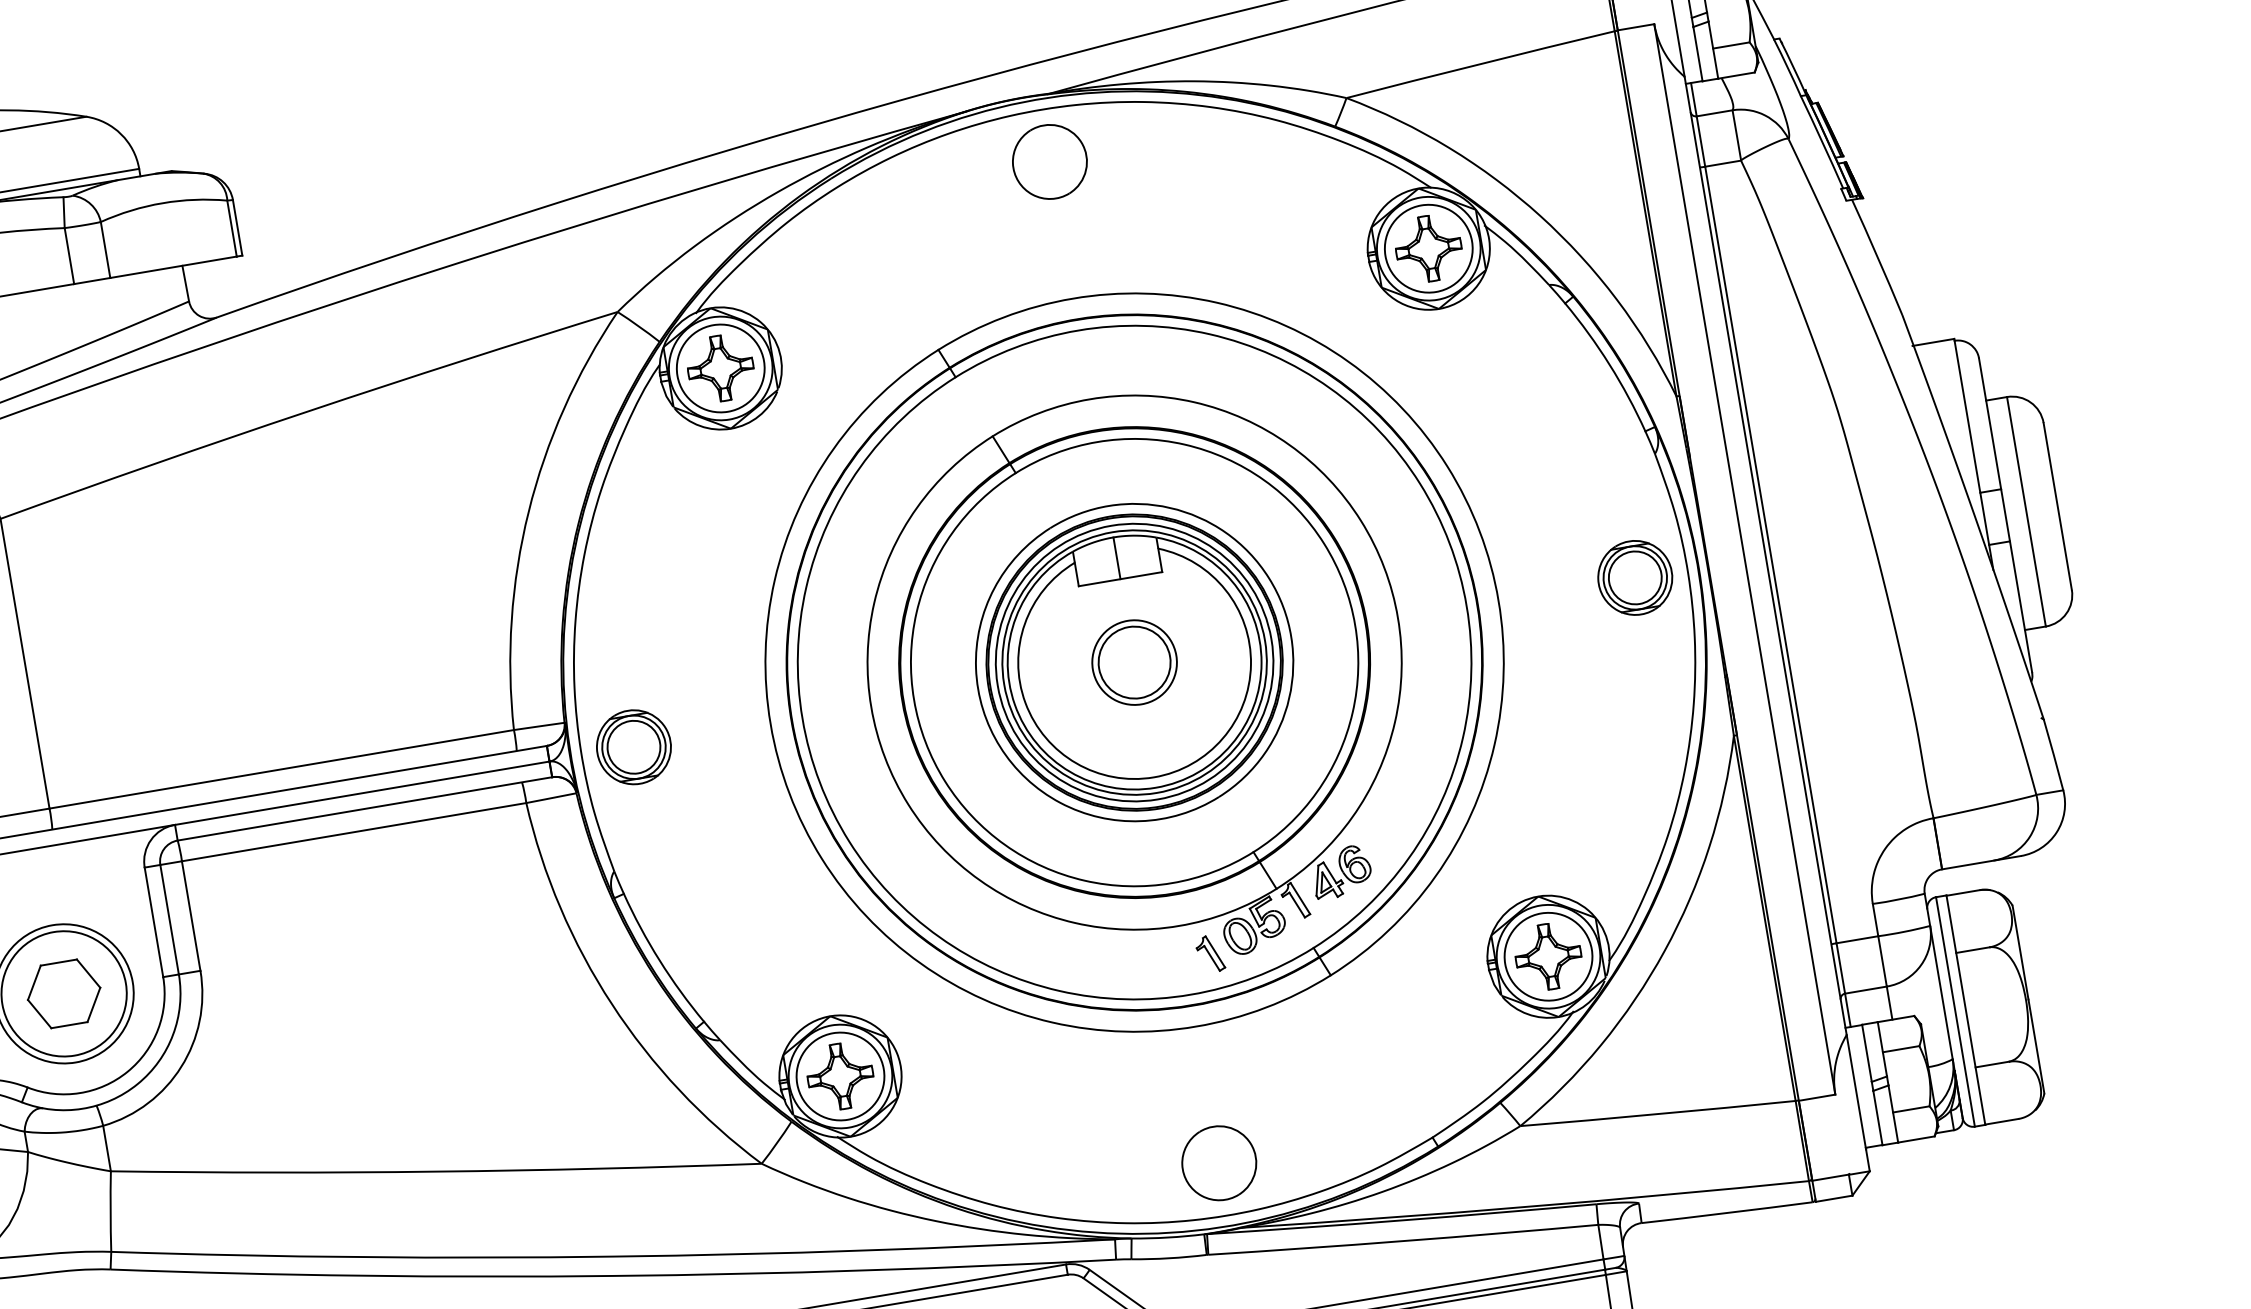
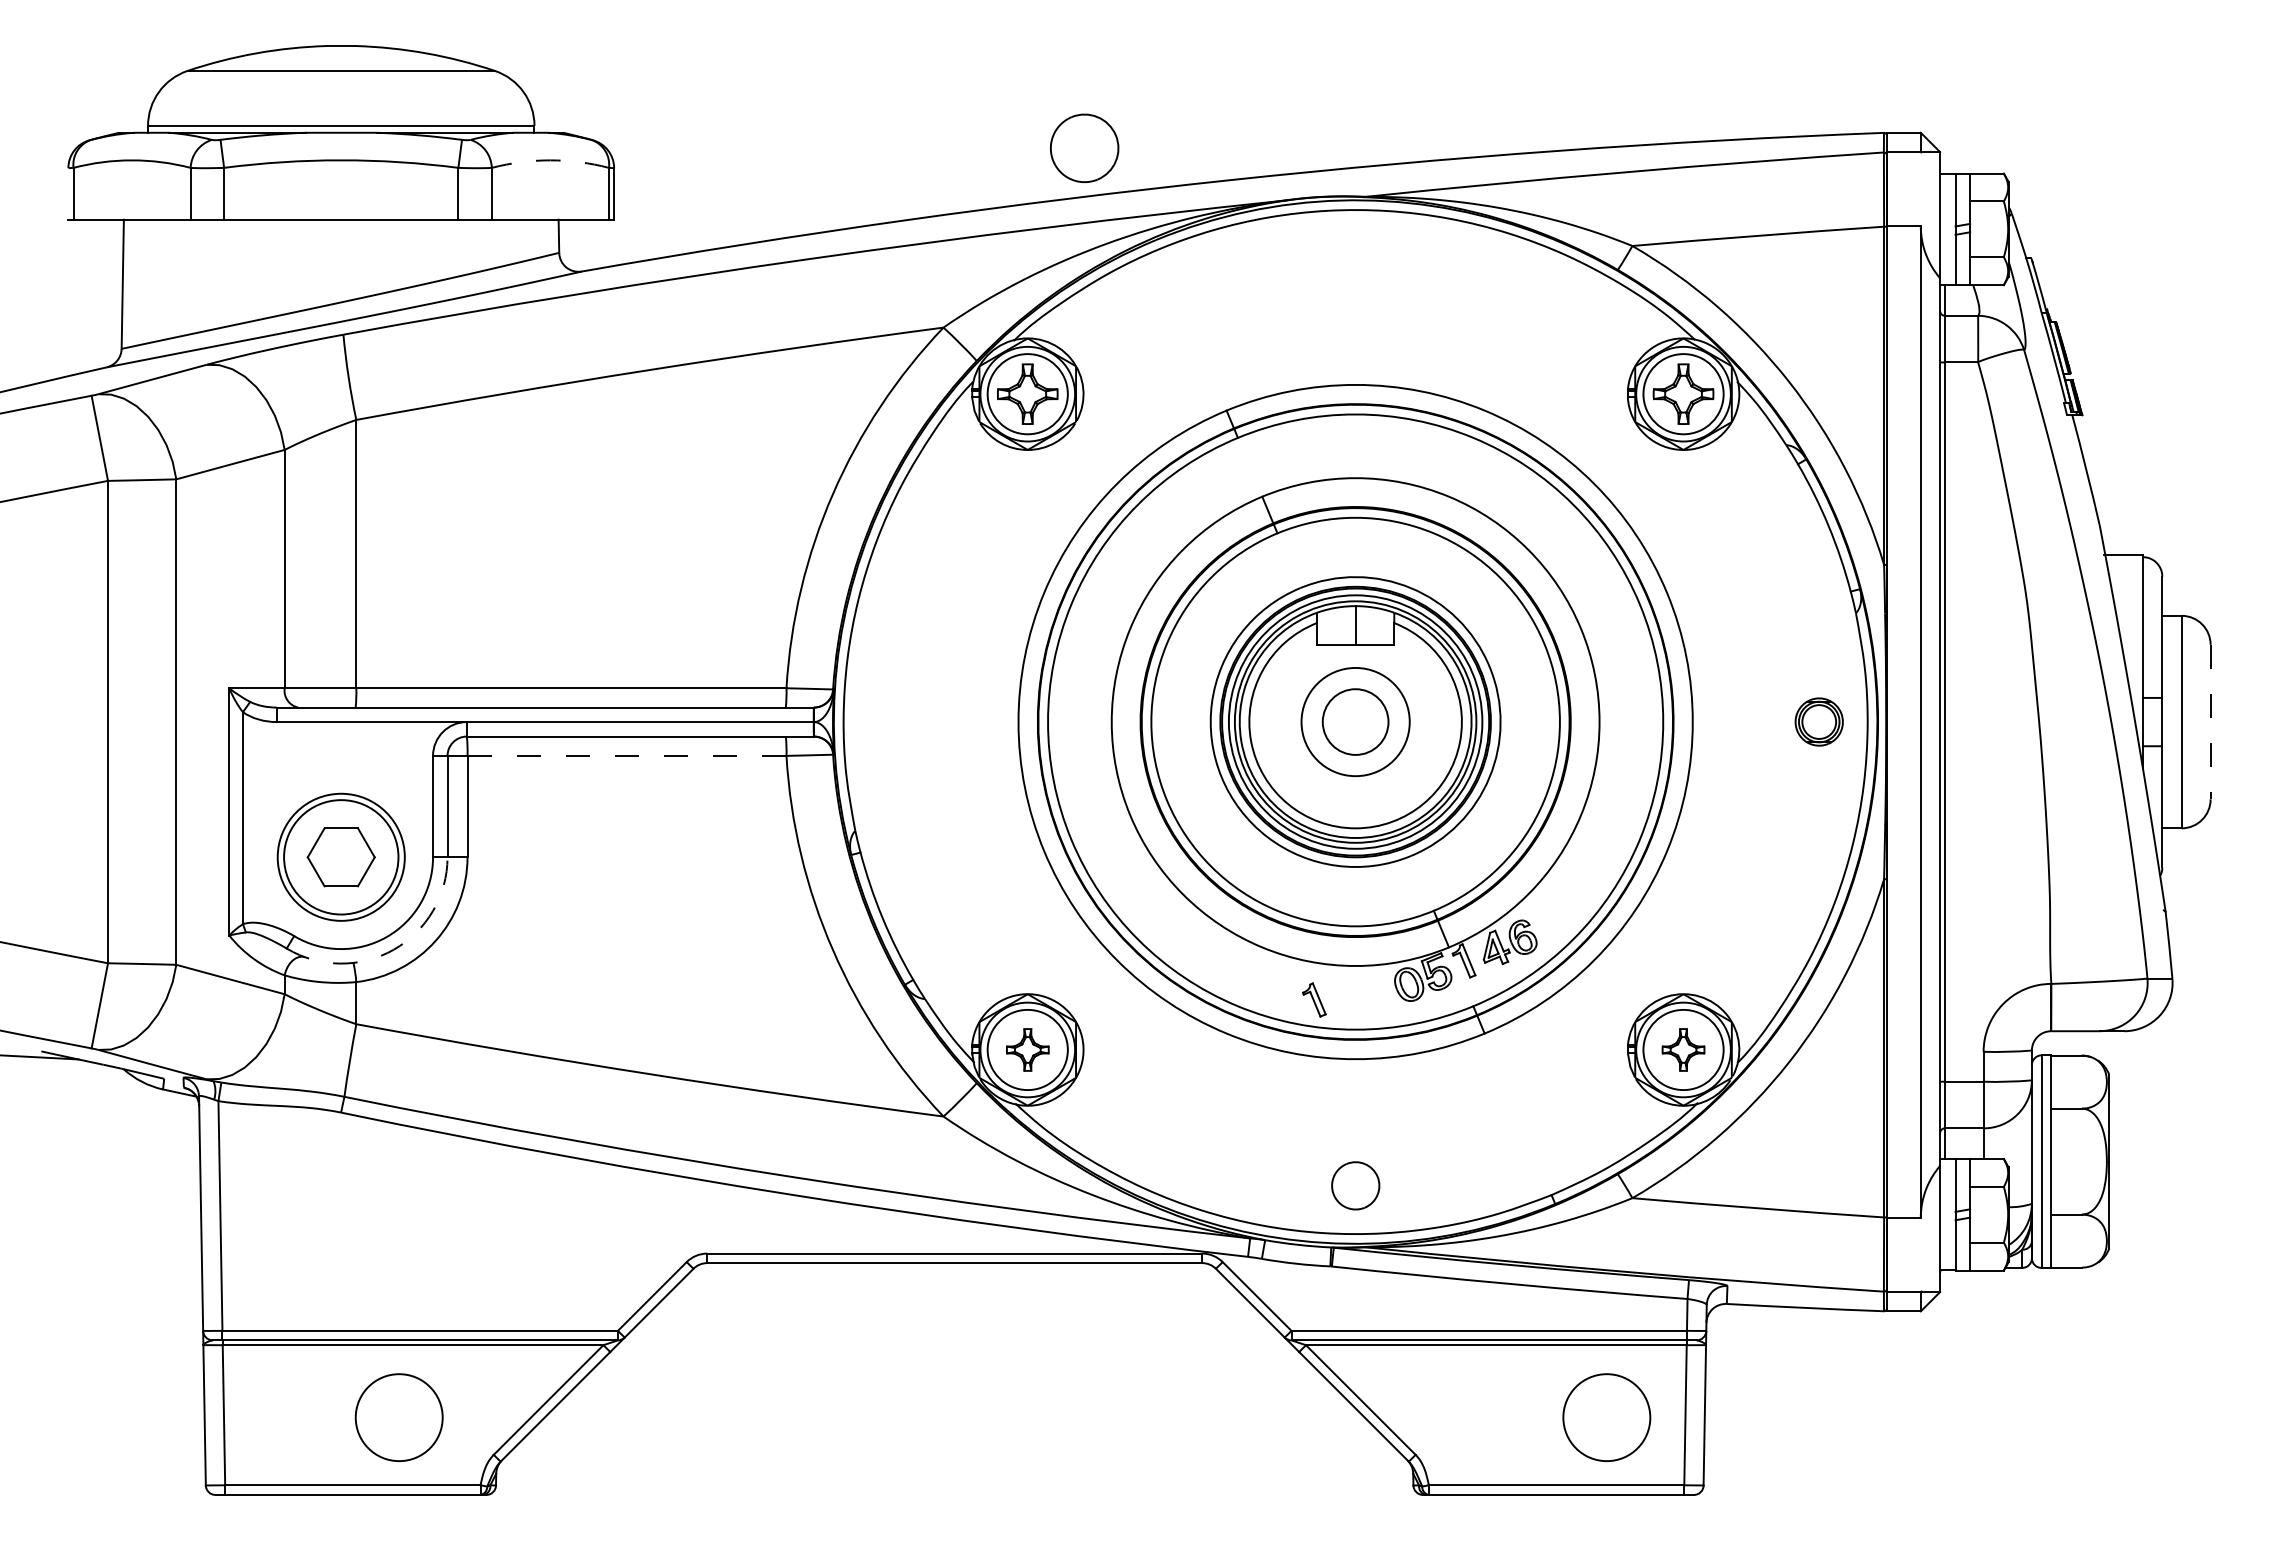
part: (1049, 161) -> (1084, 147), moved
arc: (162, 203) -> (550, 160), solid -> dashed
line: (2057, 506) -> (2210, 722), solid -> dashed
part: (1634, 577) -> (1818, 721), size x0.7
circle: (1134, 662) -> (1355, 721), size x1.4
part: (633, 746) -> (891, 721), removed
line: (353, 831) -> (626, 755), solid -> dashed
part: (1210, 953) -> (1314, 999), moved
part: (1548, 956) -> (1683, 1049), size x0.7
part: (840, 1076) -> (1027, 1049), size x0.7
arc: (137, 1083) -> (393, 949), solid -> dashed
part: (1219, 1162) -> (1355, 1185), size x0.7

